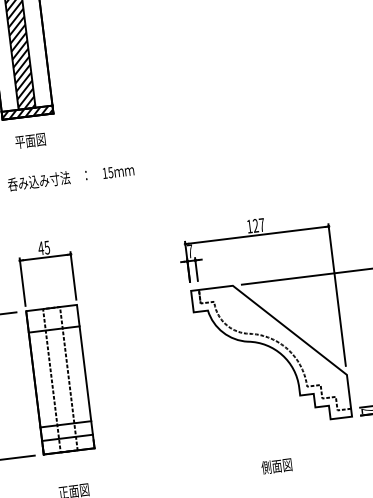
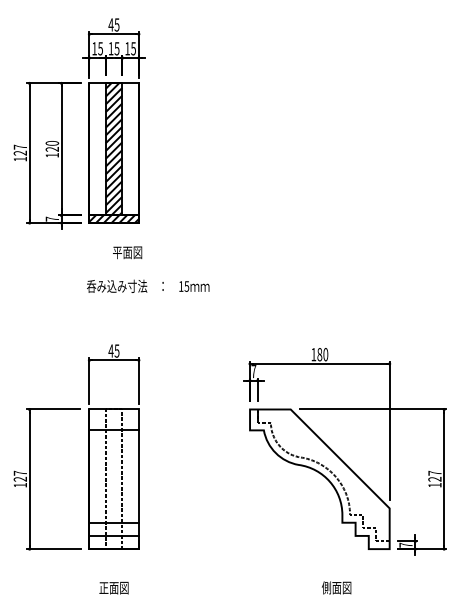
text: (30, 140) -> (127, 252), moved
text: (258, 225) -> (322, 354), 127 -> 180
text: (276, 465) -> (336, 587), moved

